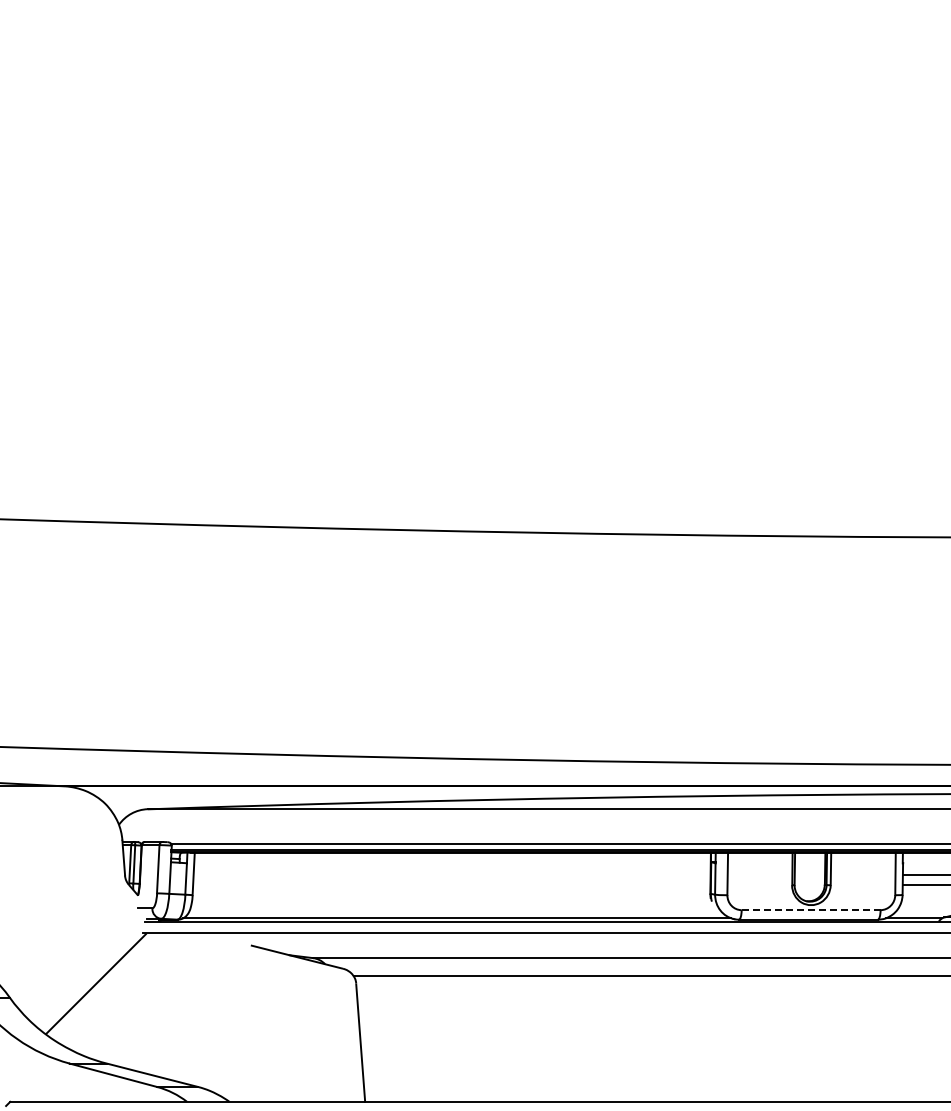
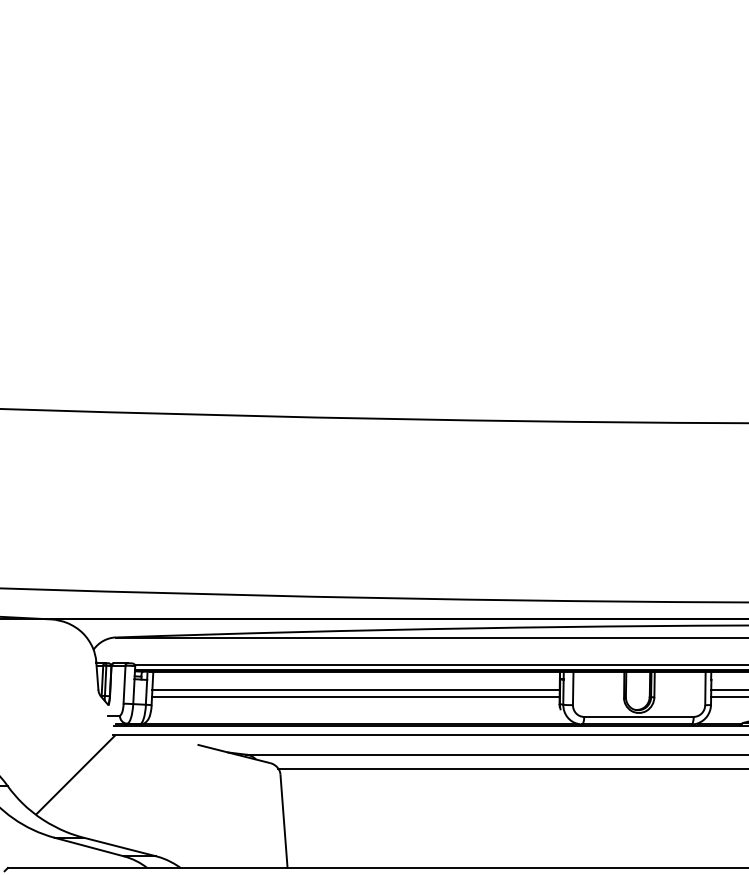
line: (451, 875) -> (355, 689), added
line: (451, 884) -> (355, 696), added
line: (810, 910) -> (638, 717), dashed -> solid

